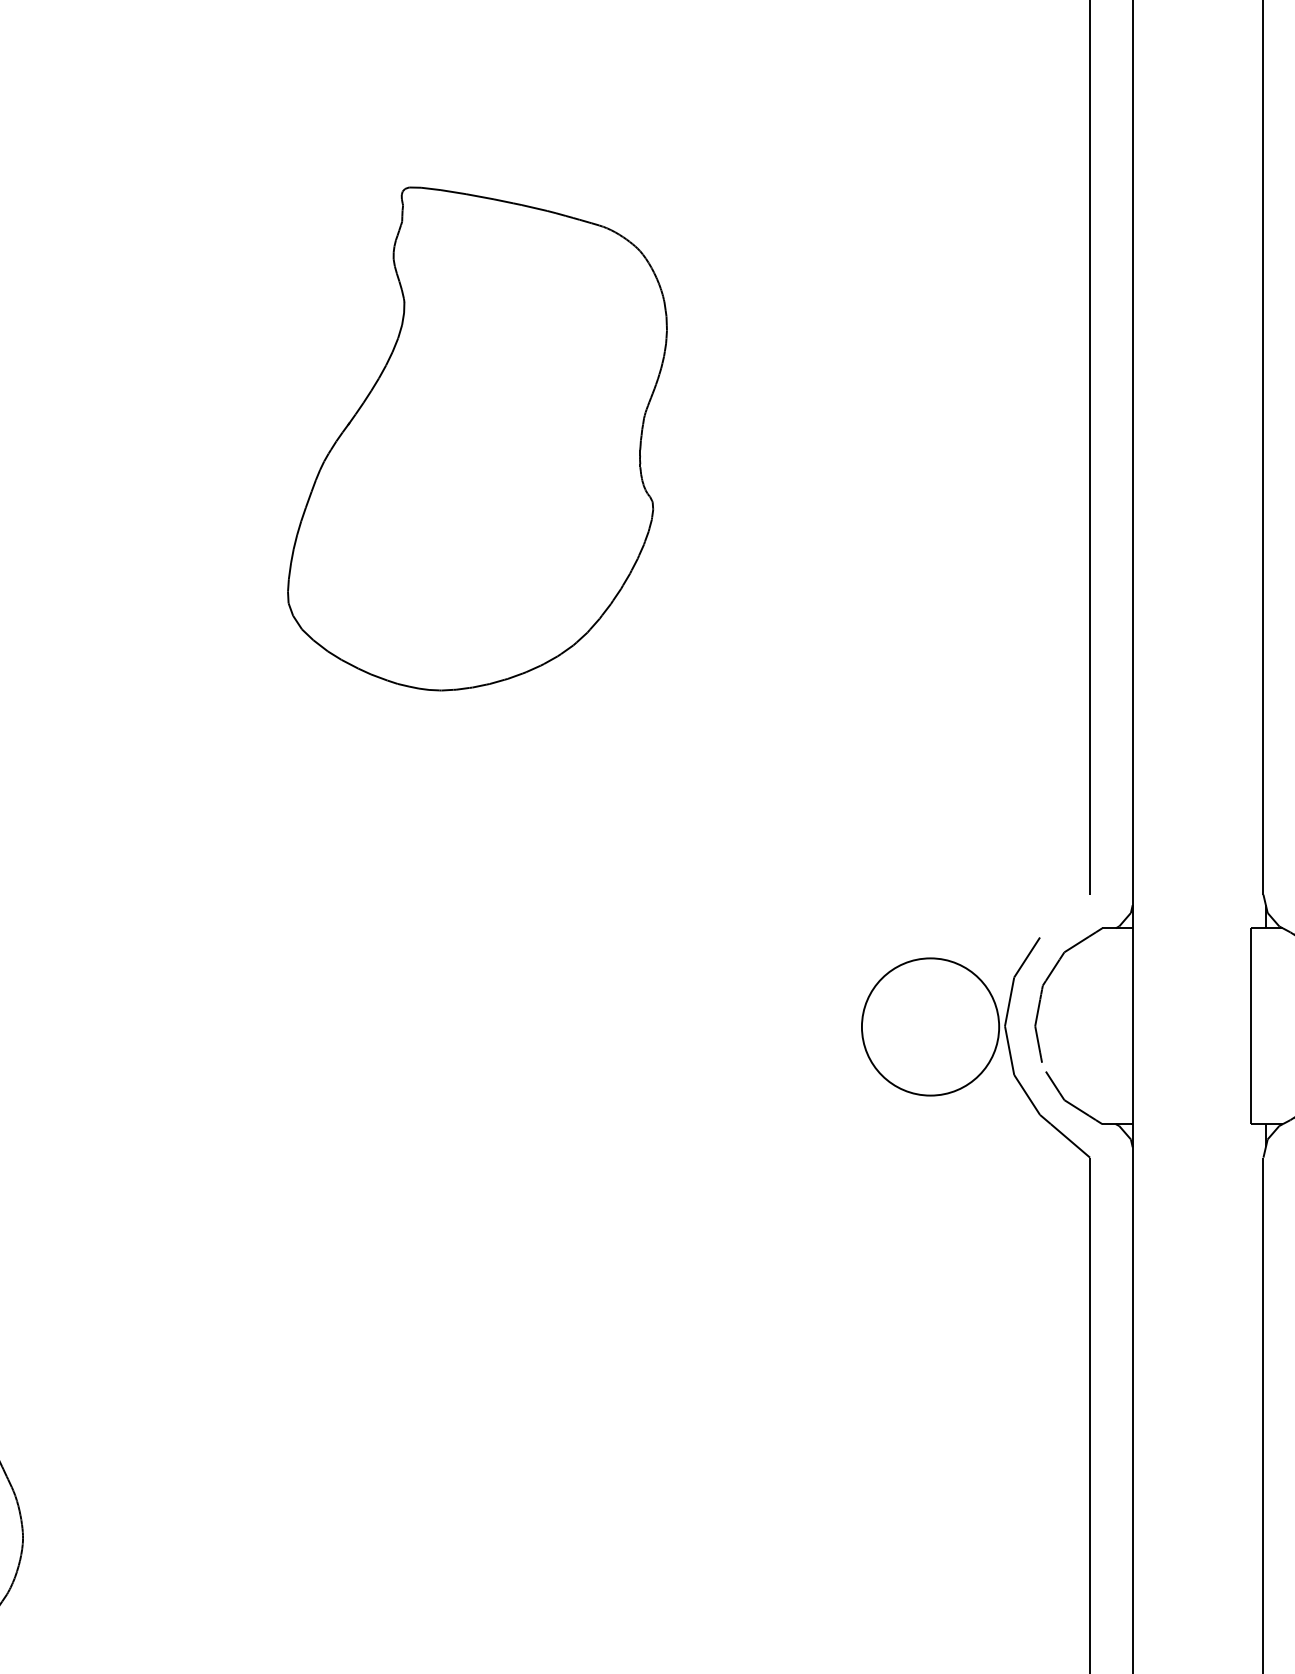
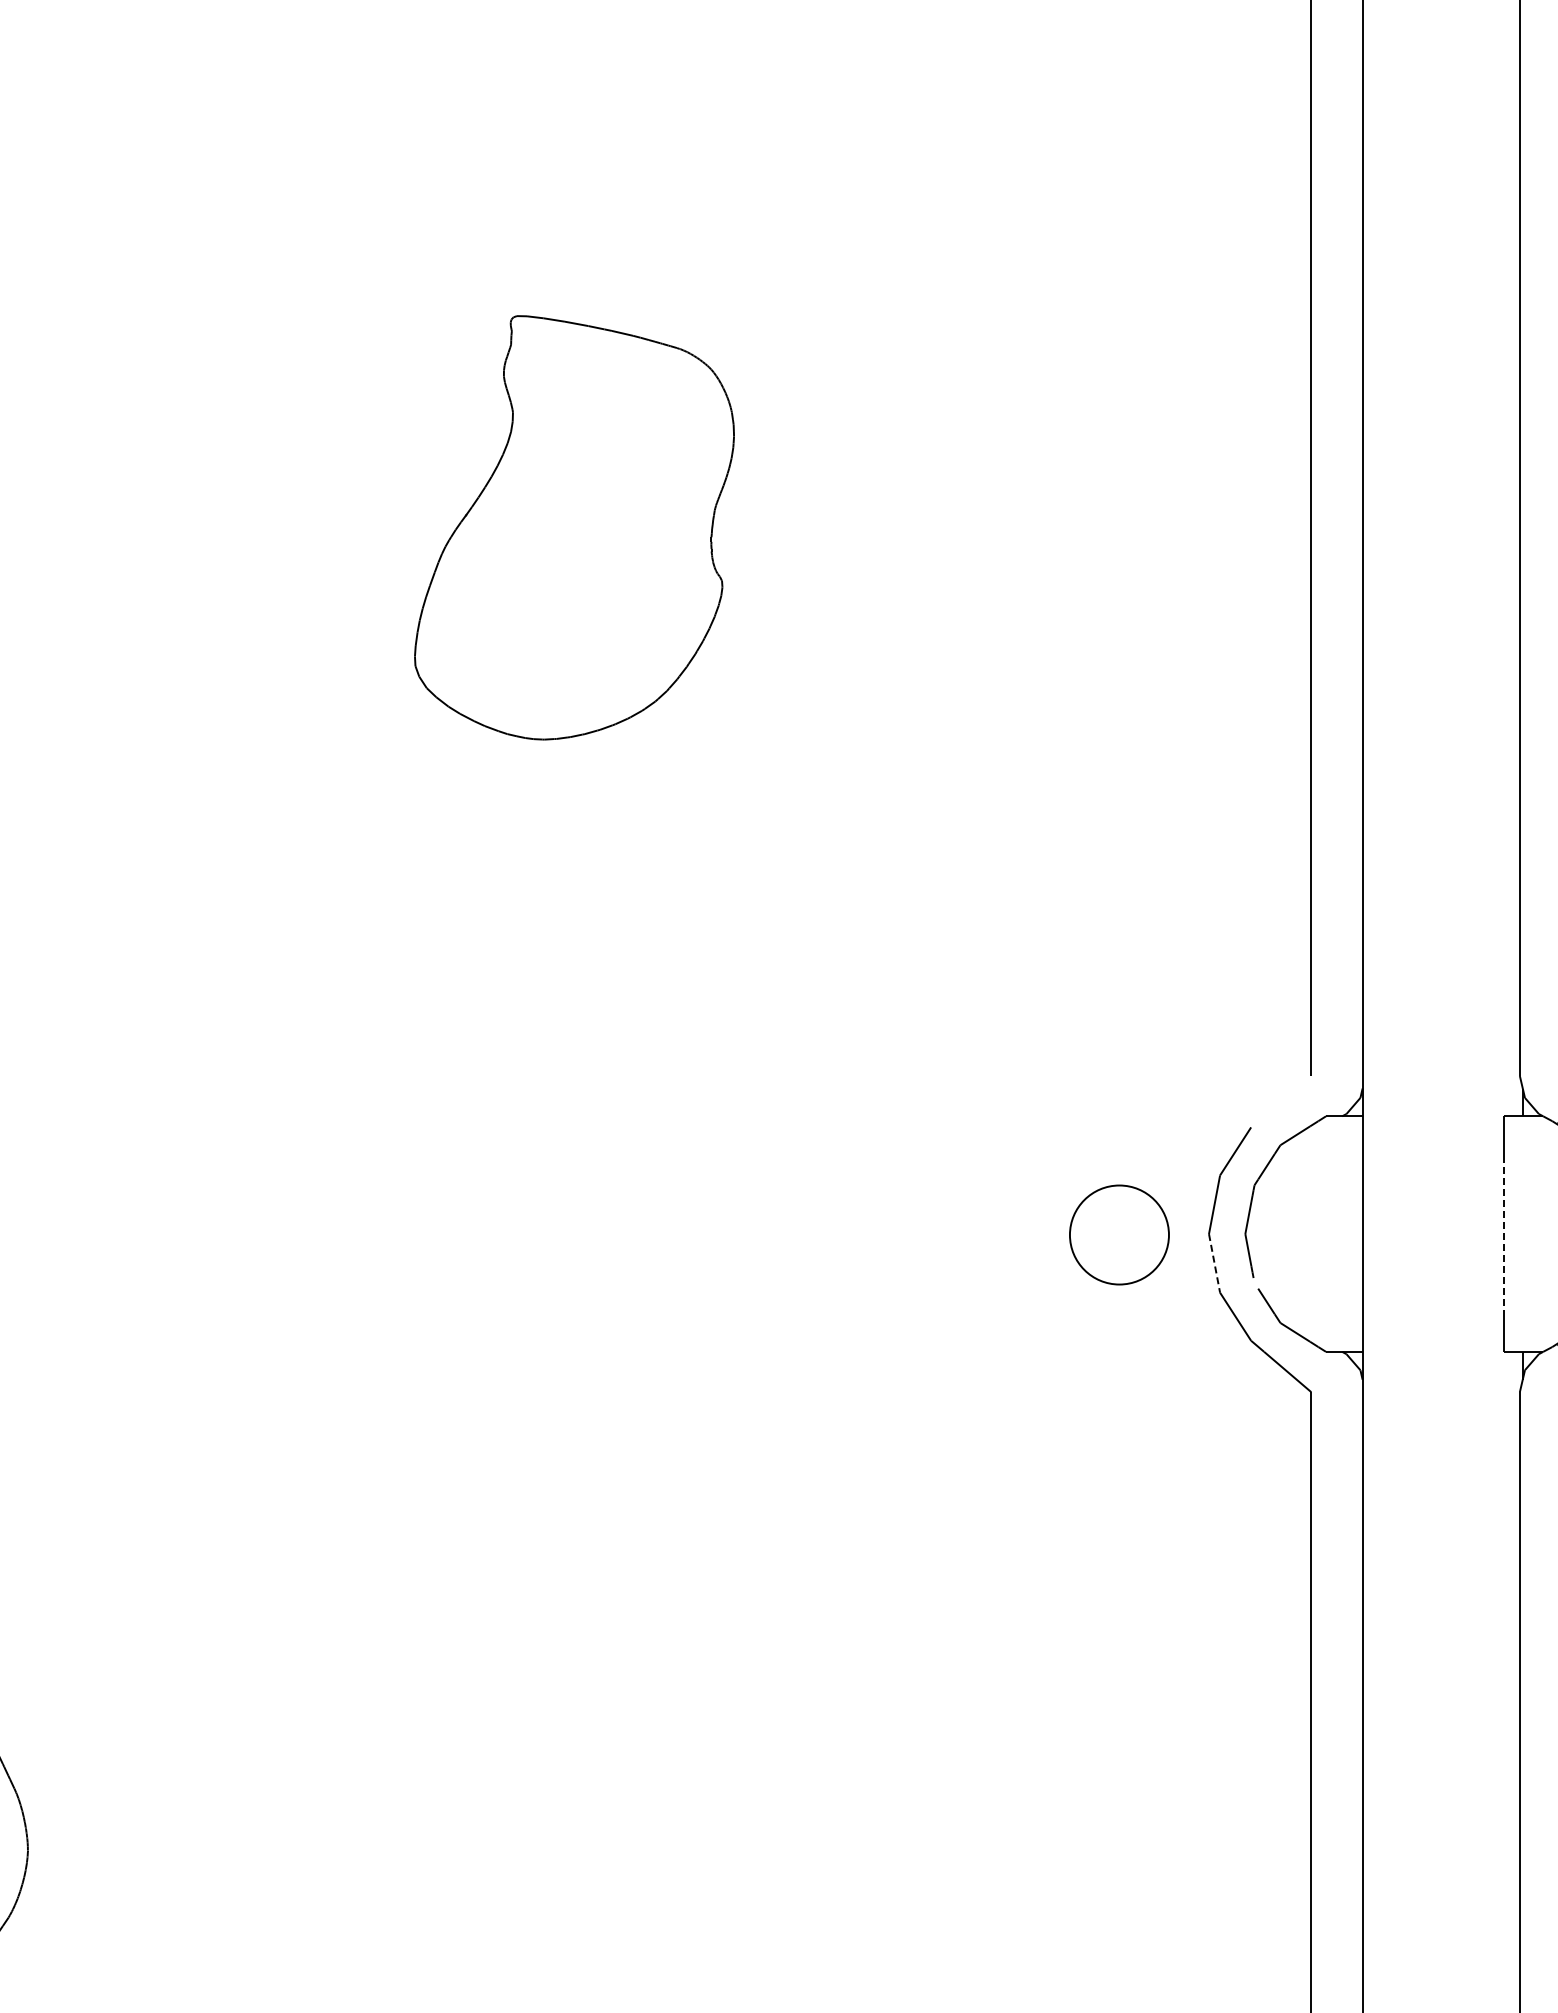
part: (477, 438) -> (574, 527), size x0.7
circle: (929, 1026) -> (1118, 1234), size x0.6
line: (1250, 1026) -> (1504, 1234), solid -> dashed
line: (1009, 1050) -> (1214, 1263), solid -> dashed

